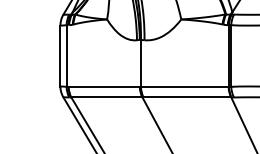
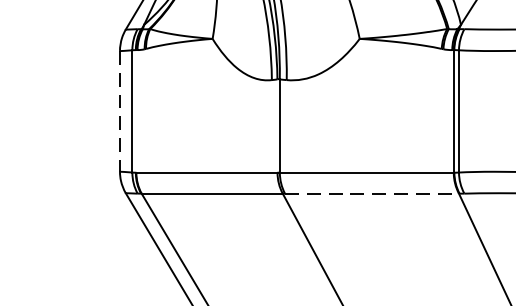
line: (60, 56) -> (120, 112), solid -> dashed
line: (187, 97) -> (372, 193), solid -> dashed

